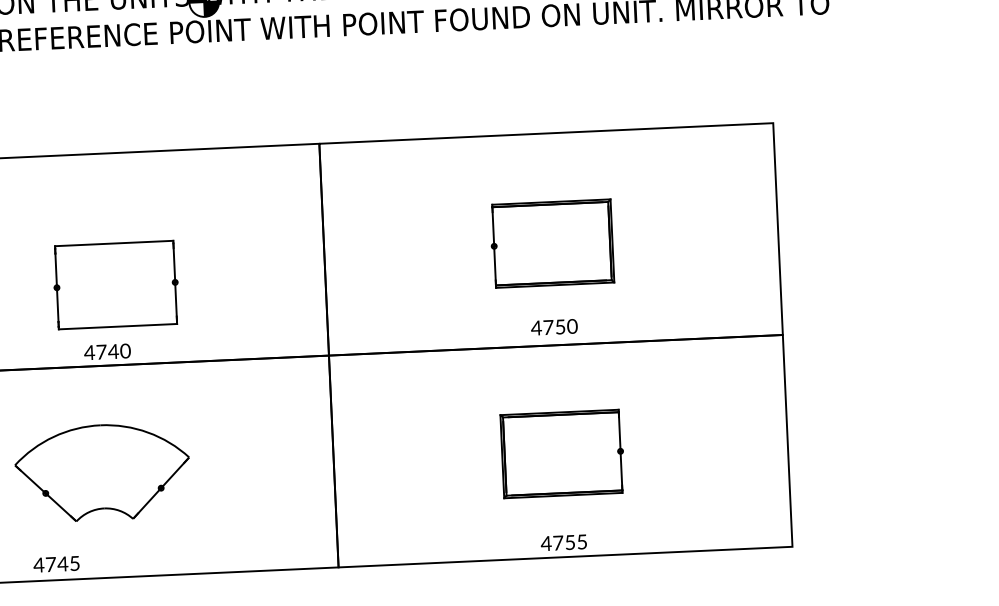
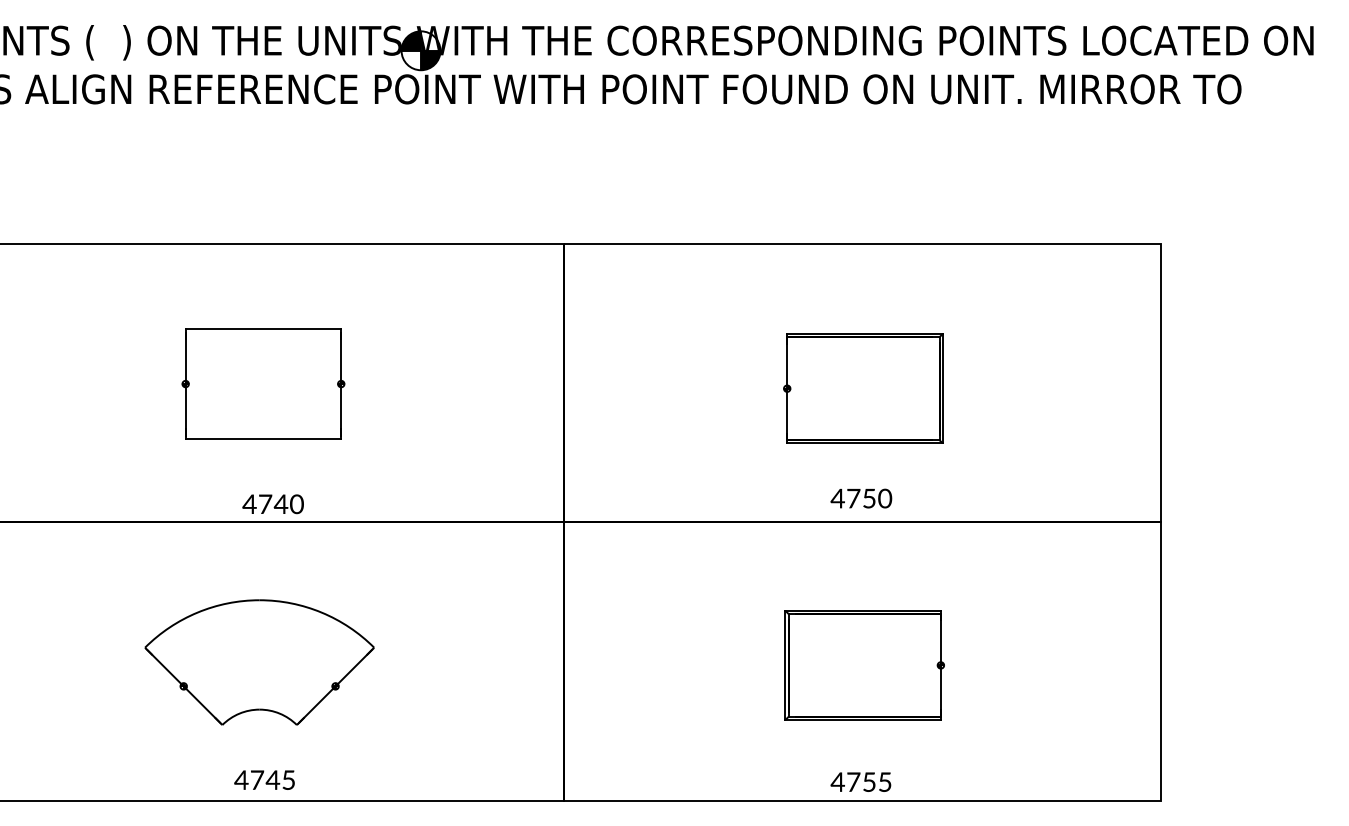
part: (116, 284) -> (263, 383), moved
text: (56, 563) -> (264, 779), moved

